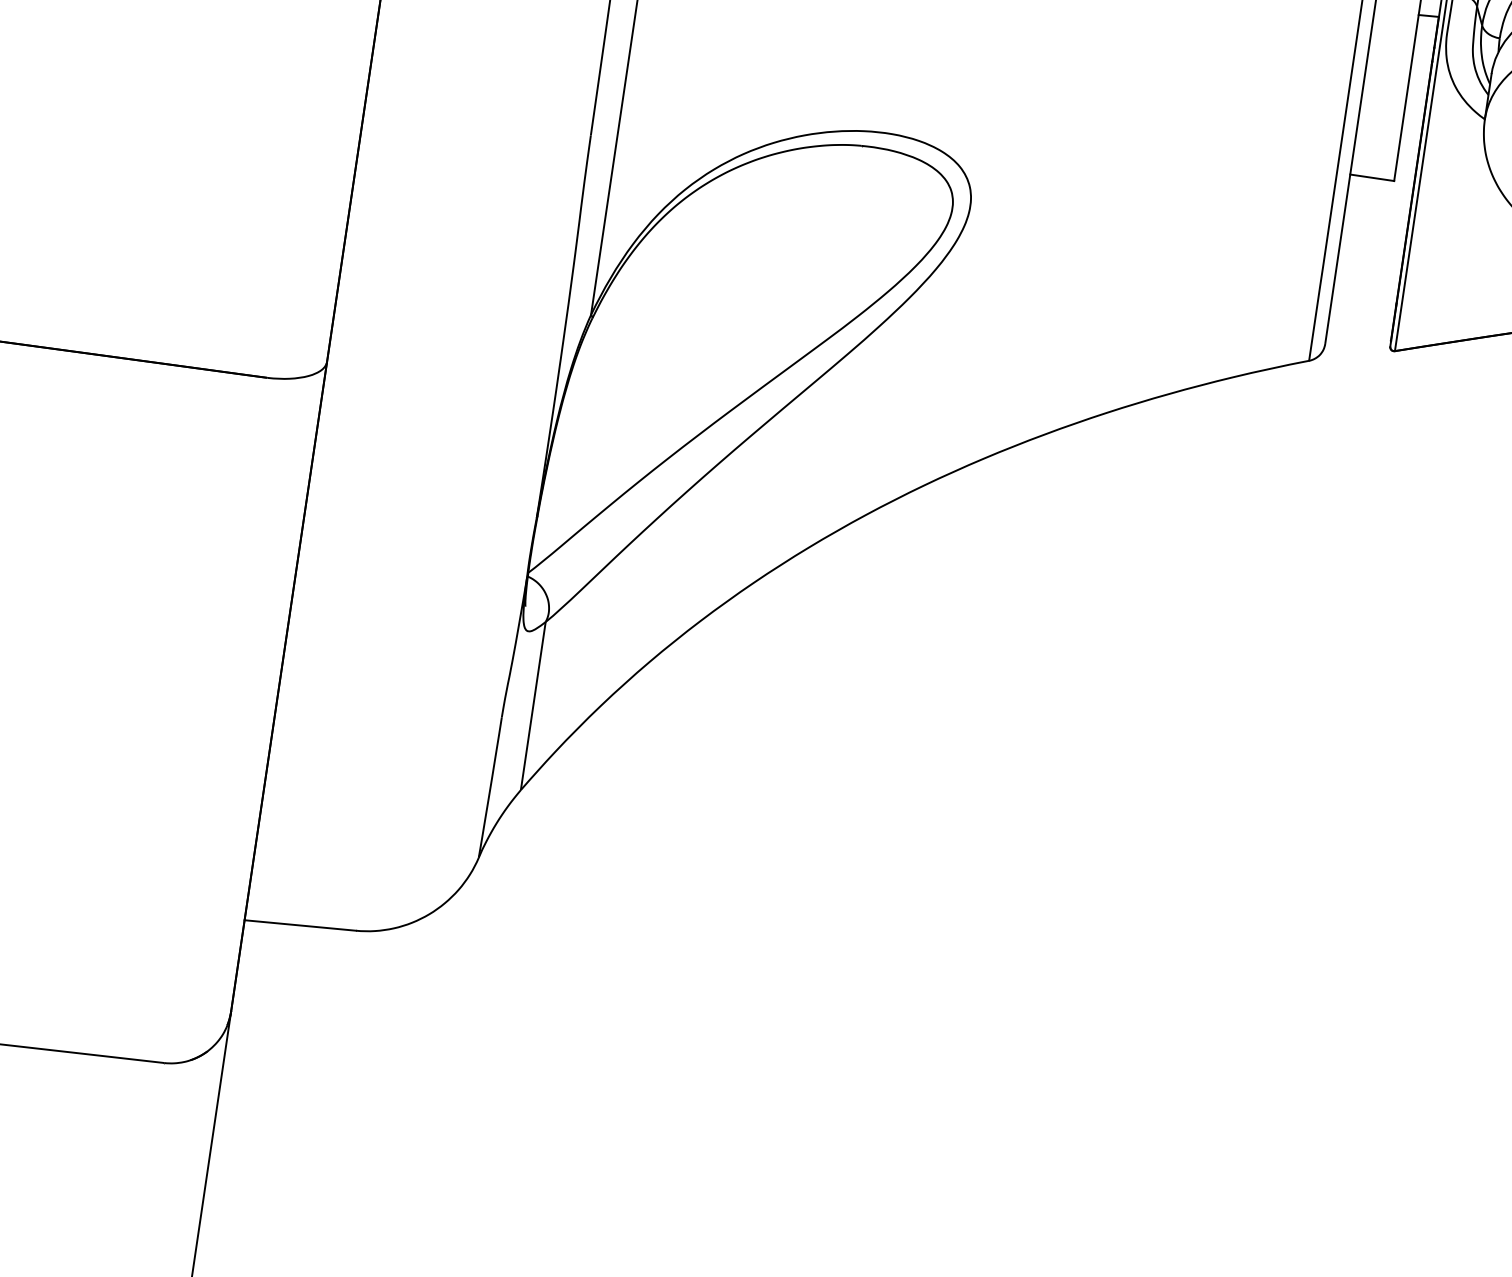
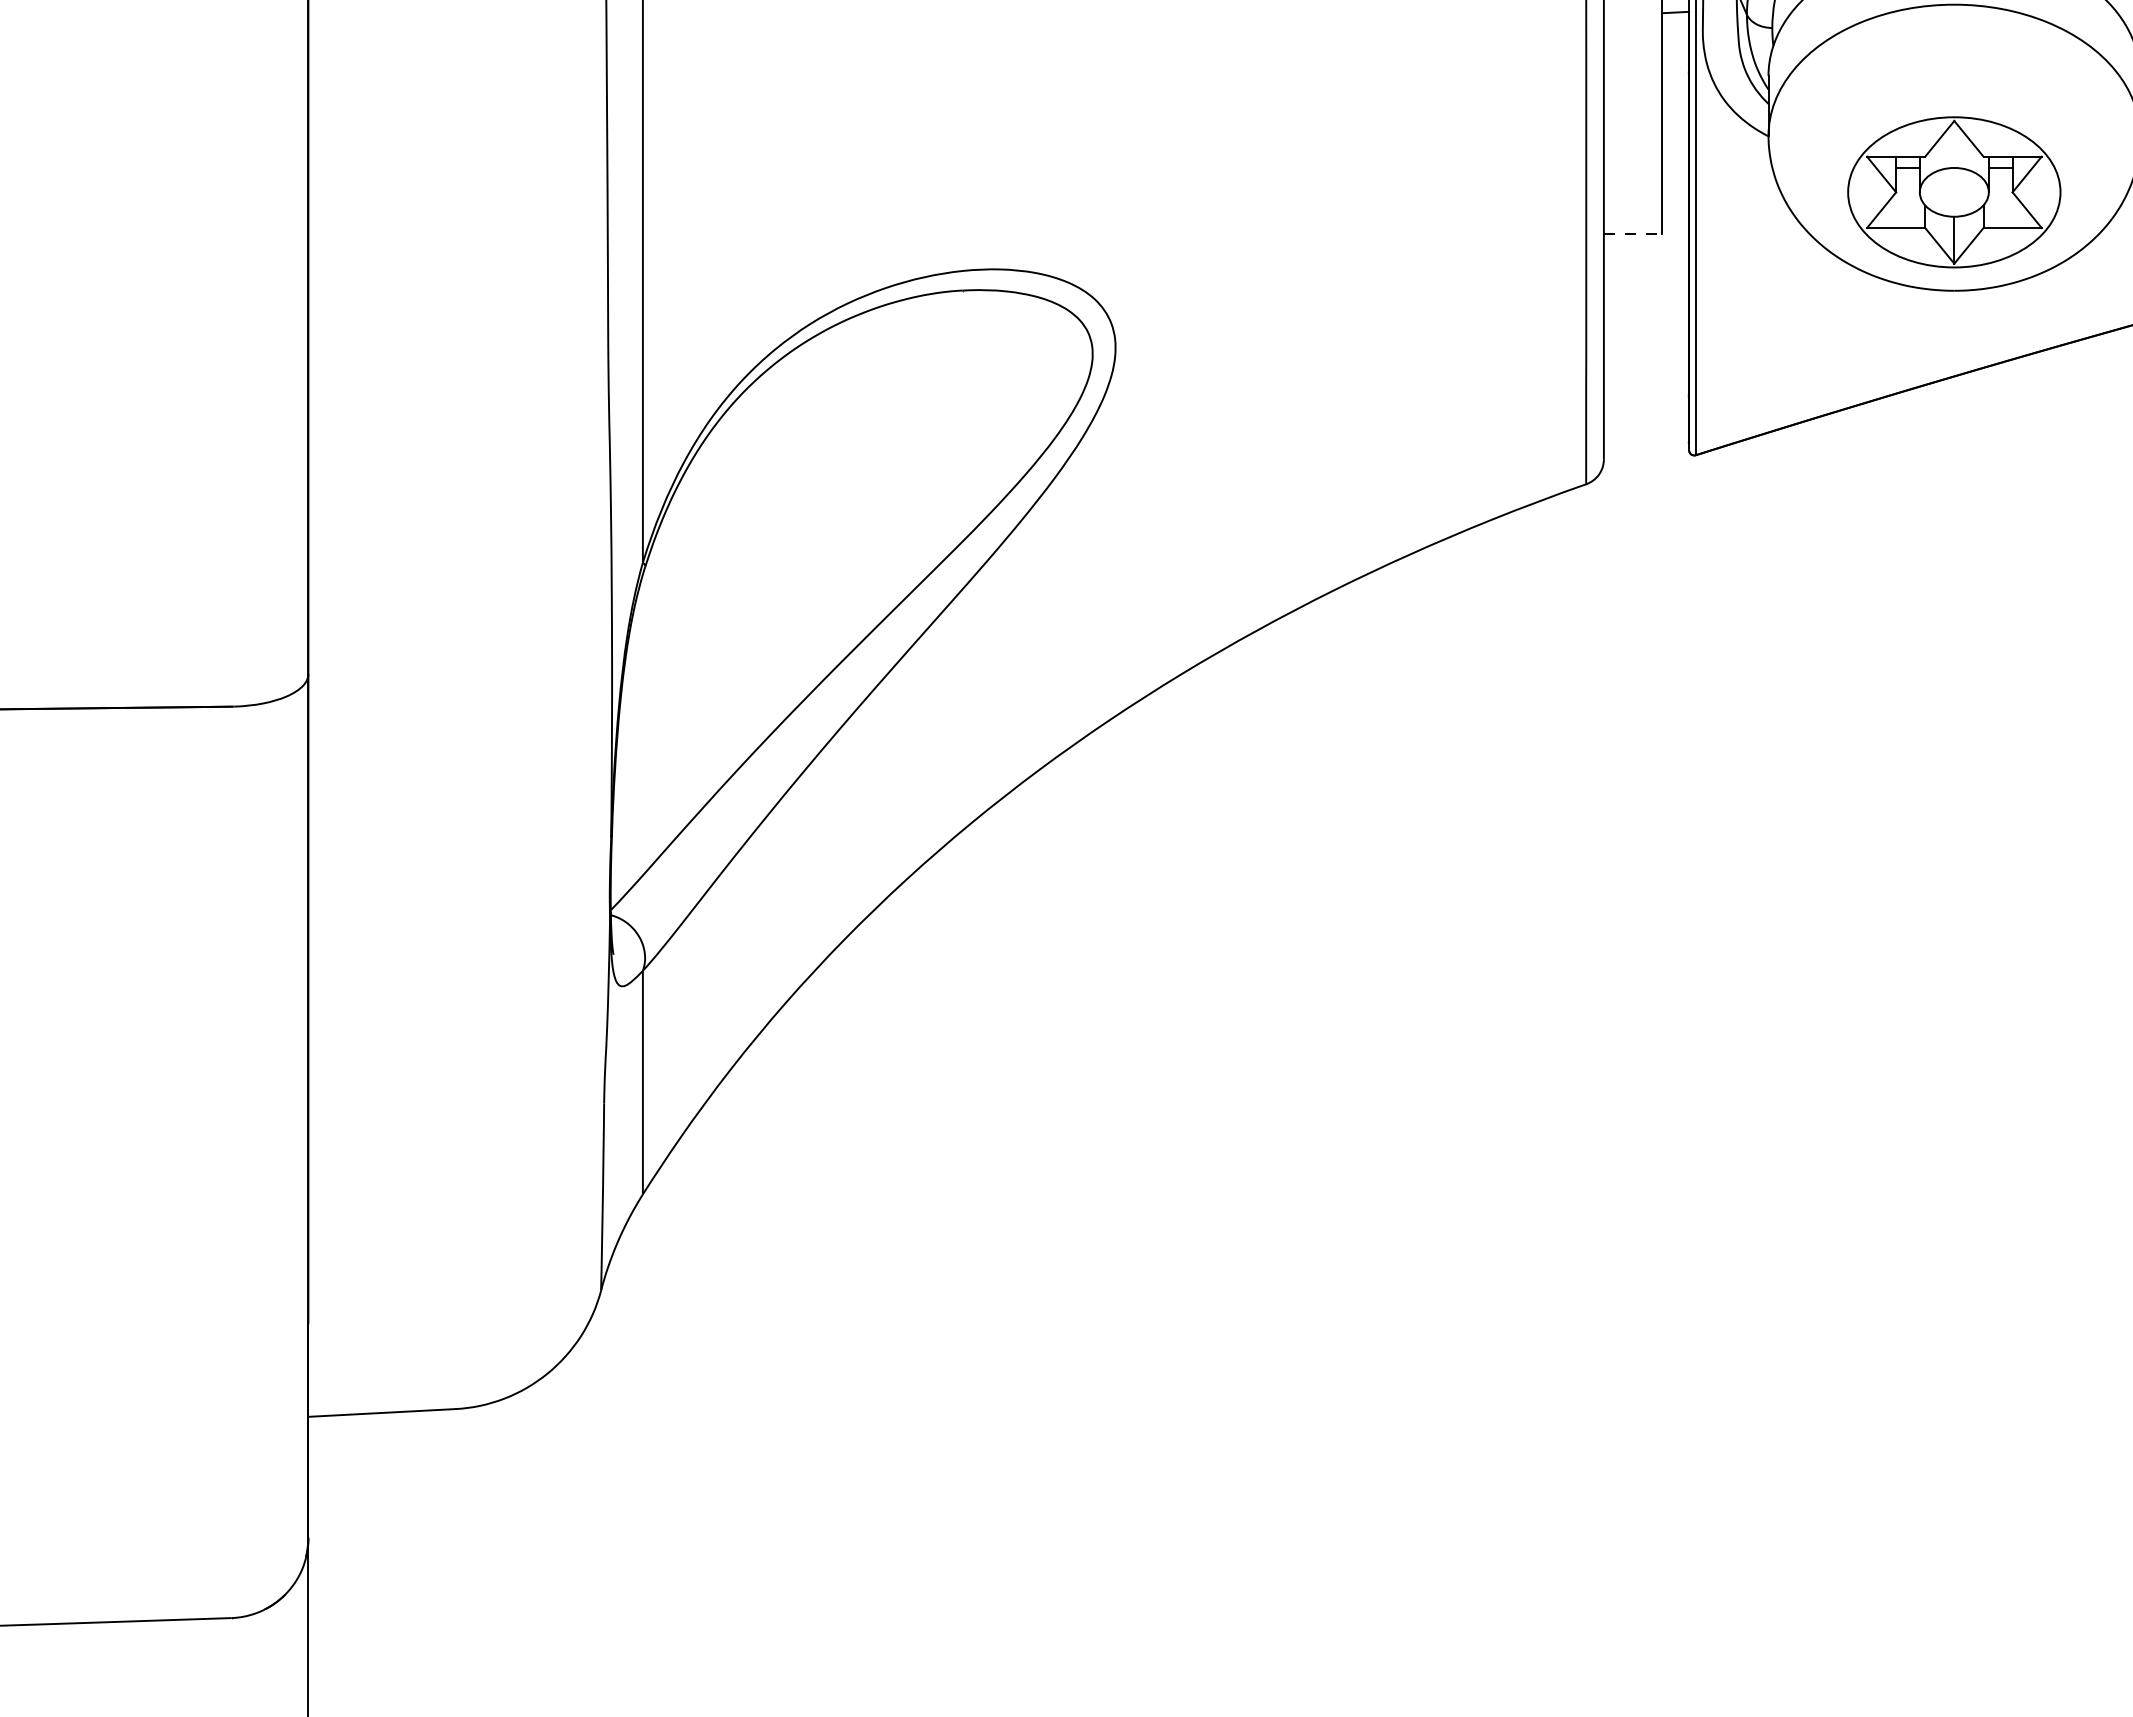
line: (1372, 177) -> (1633, 233), solid -> dashed

